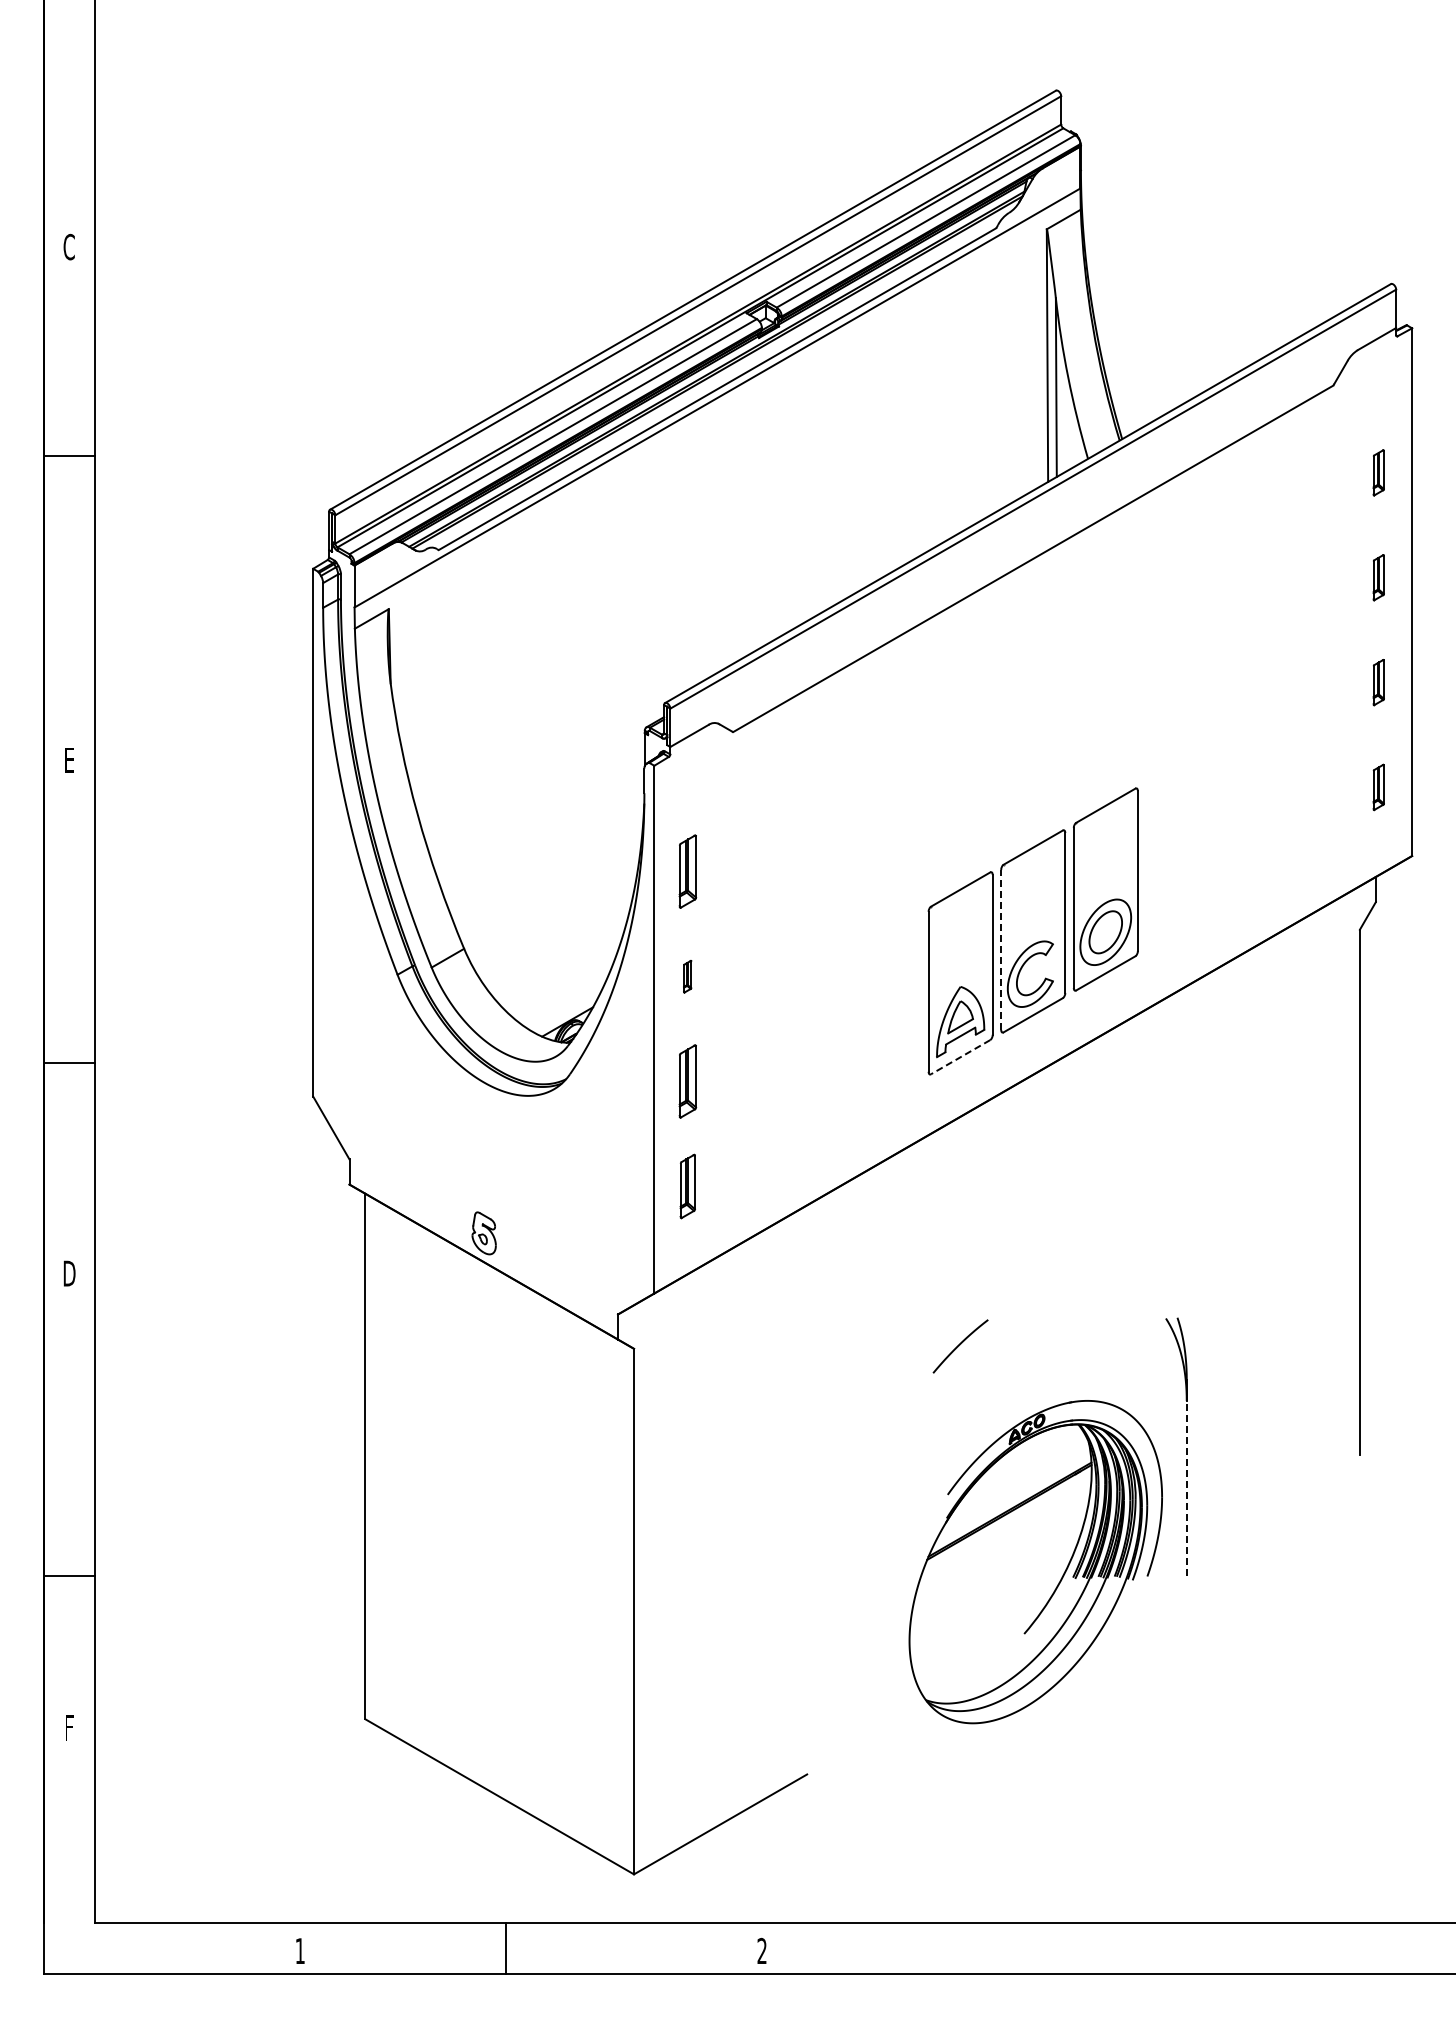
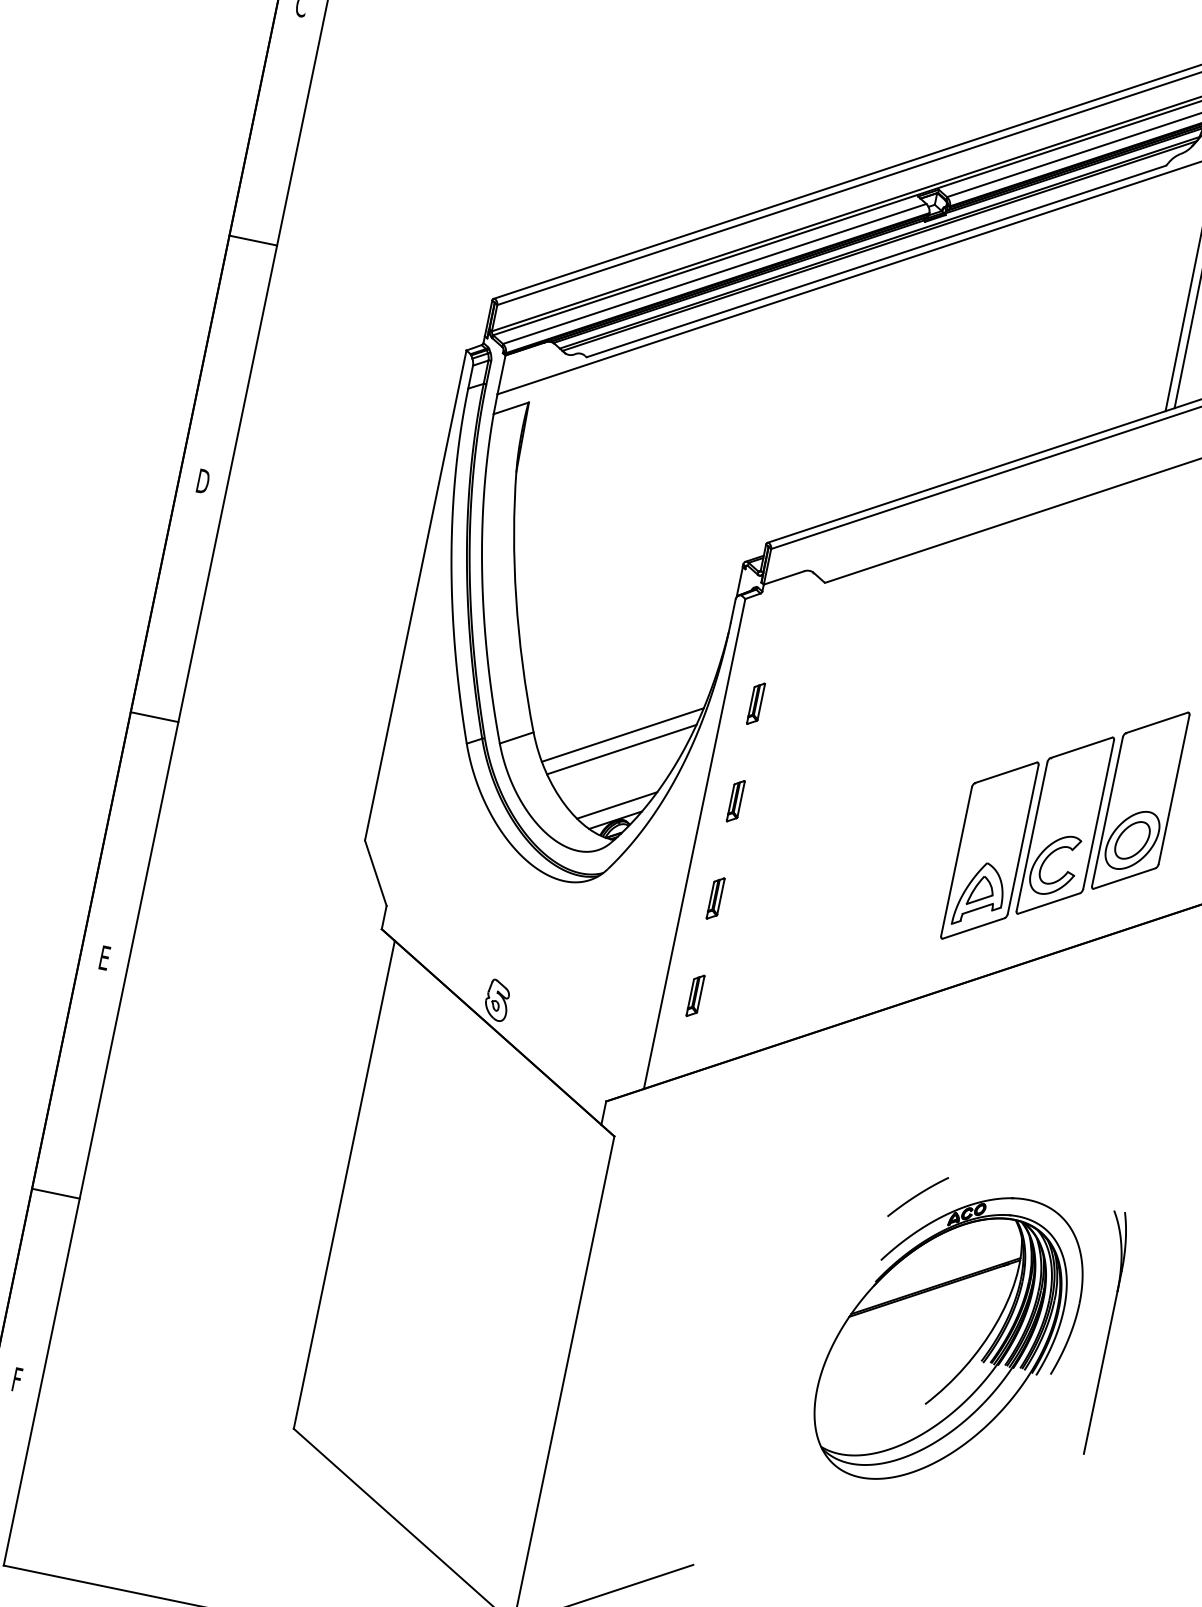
line: (69, 455) -> (253, 240), moved
text: (69, 760) -> (203, 481), E -> D
part: (687, 871) -> (755, 703), size x0.62
line: (556, 932) -> (622, 734), added
line: (558, 947) -> (621, 749), added
line: (1001, 949) -> (1032, 836), dashed -> solid
part: (687, 976) -> (735, 801), size x1.43
line: (565, 1006) -> (616, 805), added
line: (960, 1057) -> (973, 928), dashed -> solid
line: (69, 1063) -> (154, 717), moved
part: (687, 1081) -> (715, 898), size x0.62
part: (687, 1185) -> (695, 995), size x0.71
text: (69, 1273) -> (104, 957), D -> E
line: (1186, 1488) -> (1100, 1372), dashed -> solid
part: (1035, 1562) -> (949, 1340), moved
line: (69, 1576) -> (55, 1193), moved

